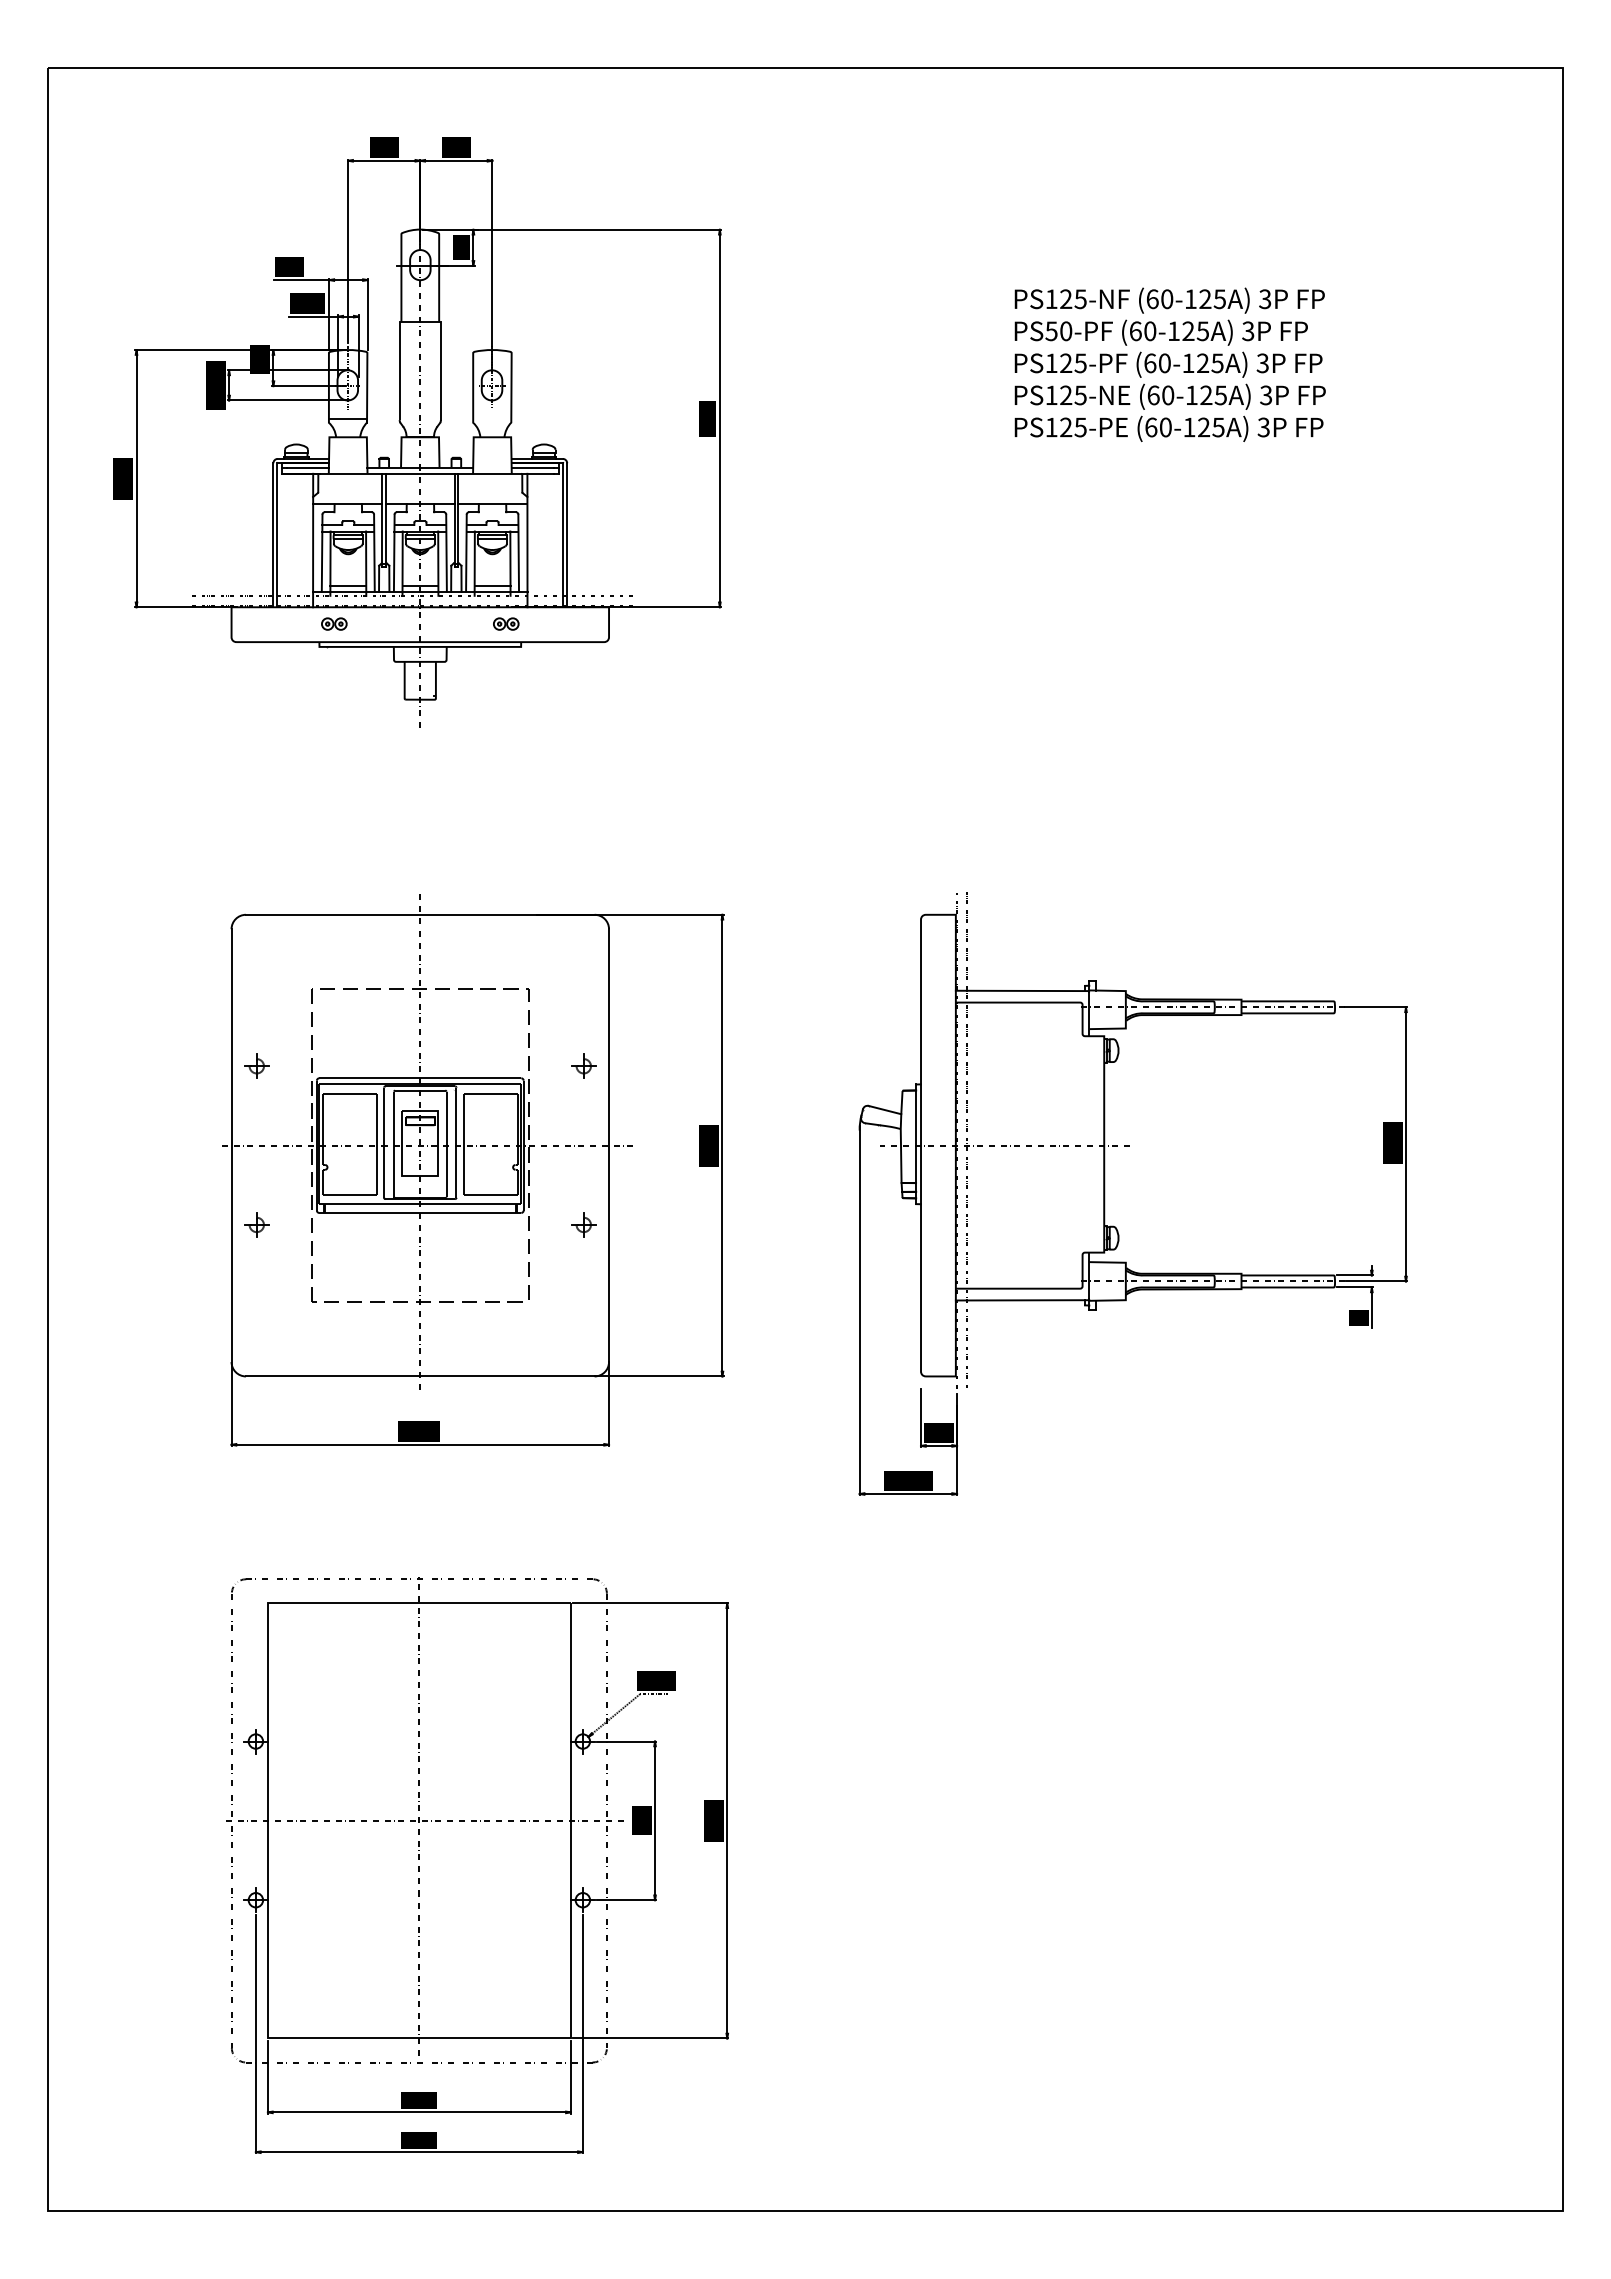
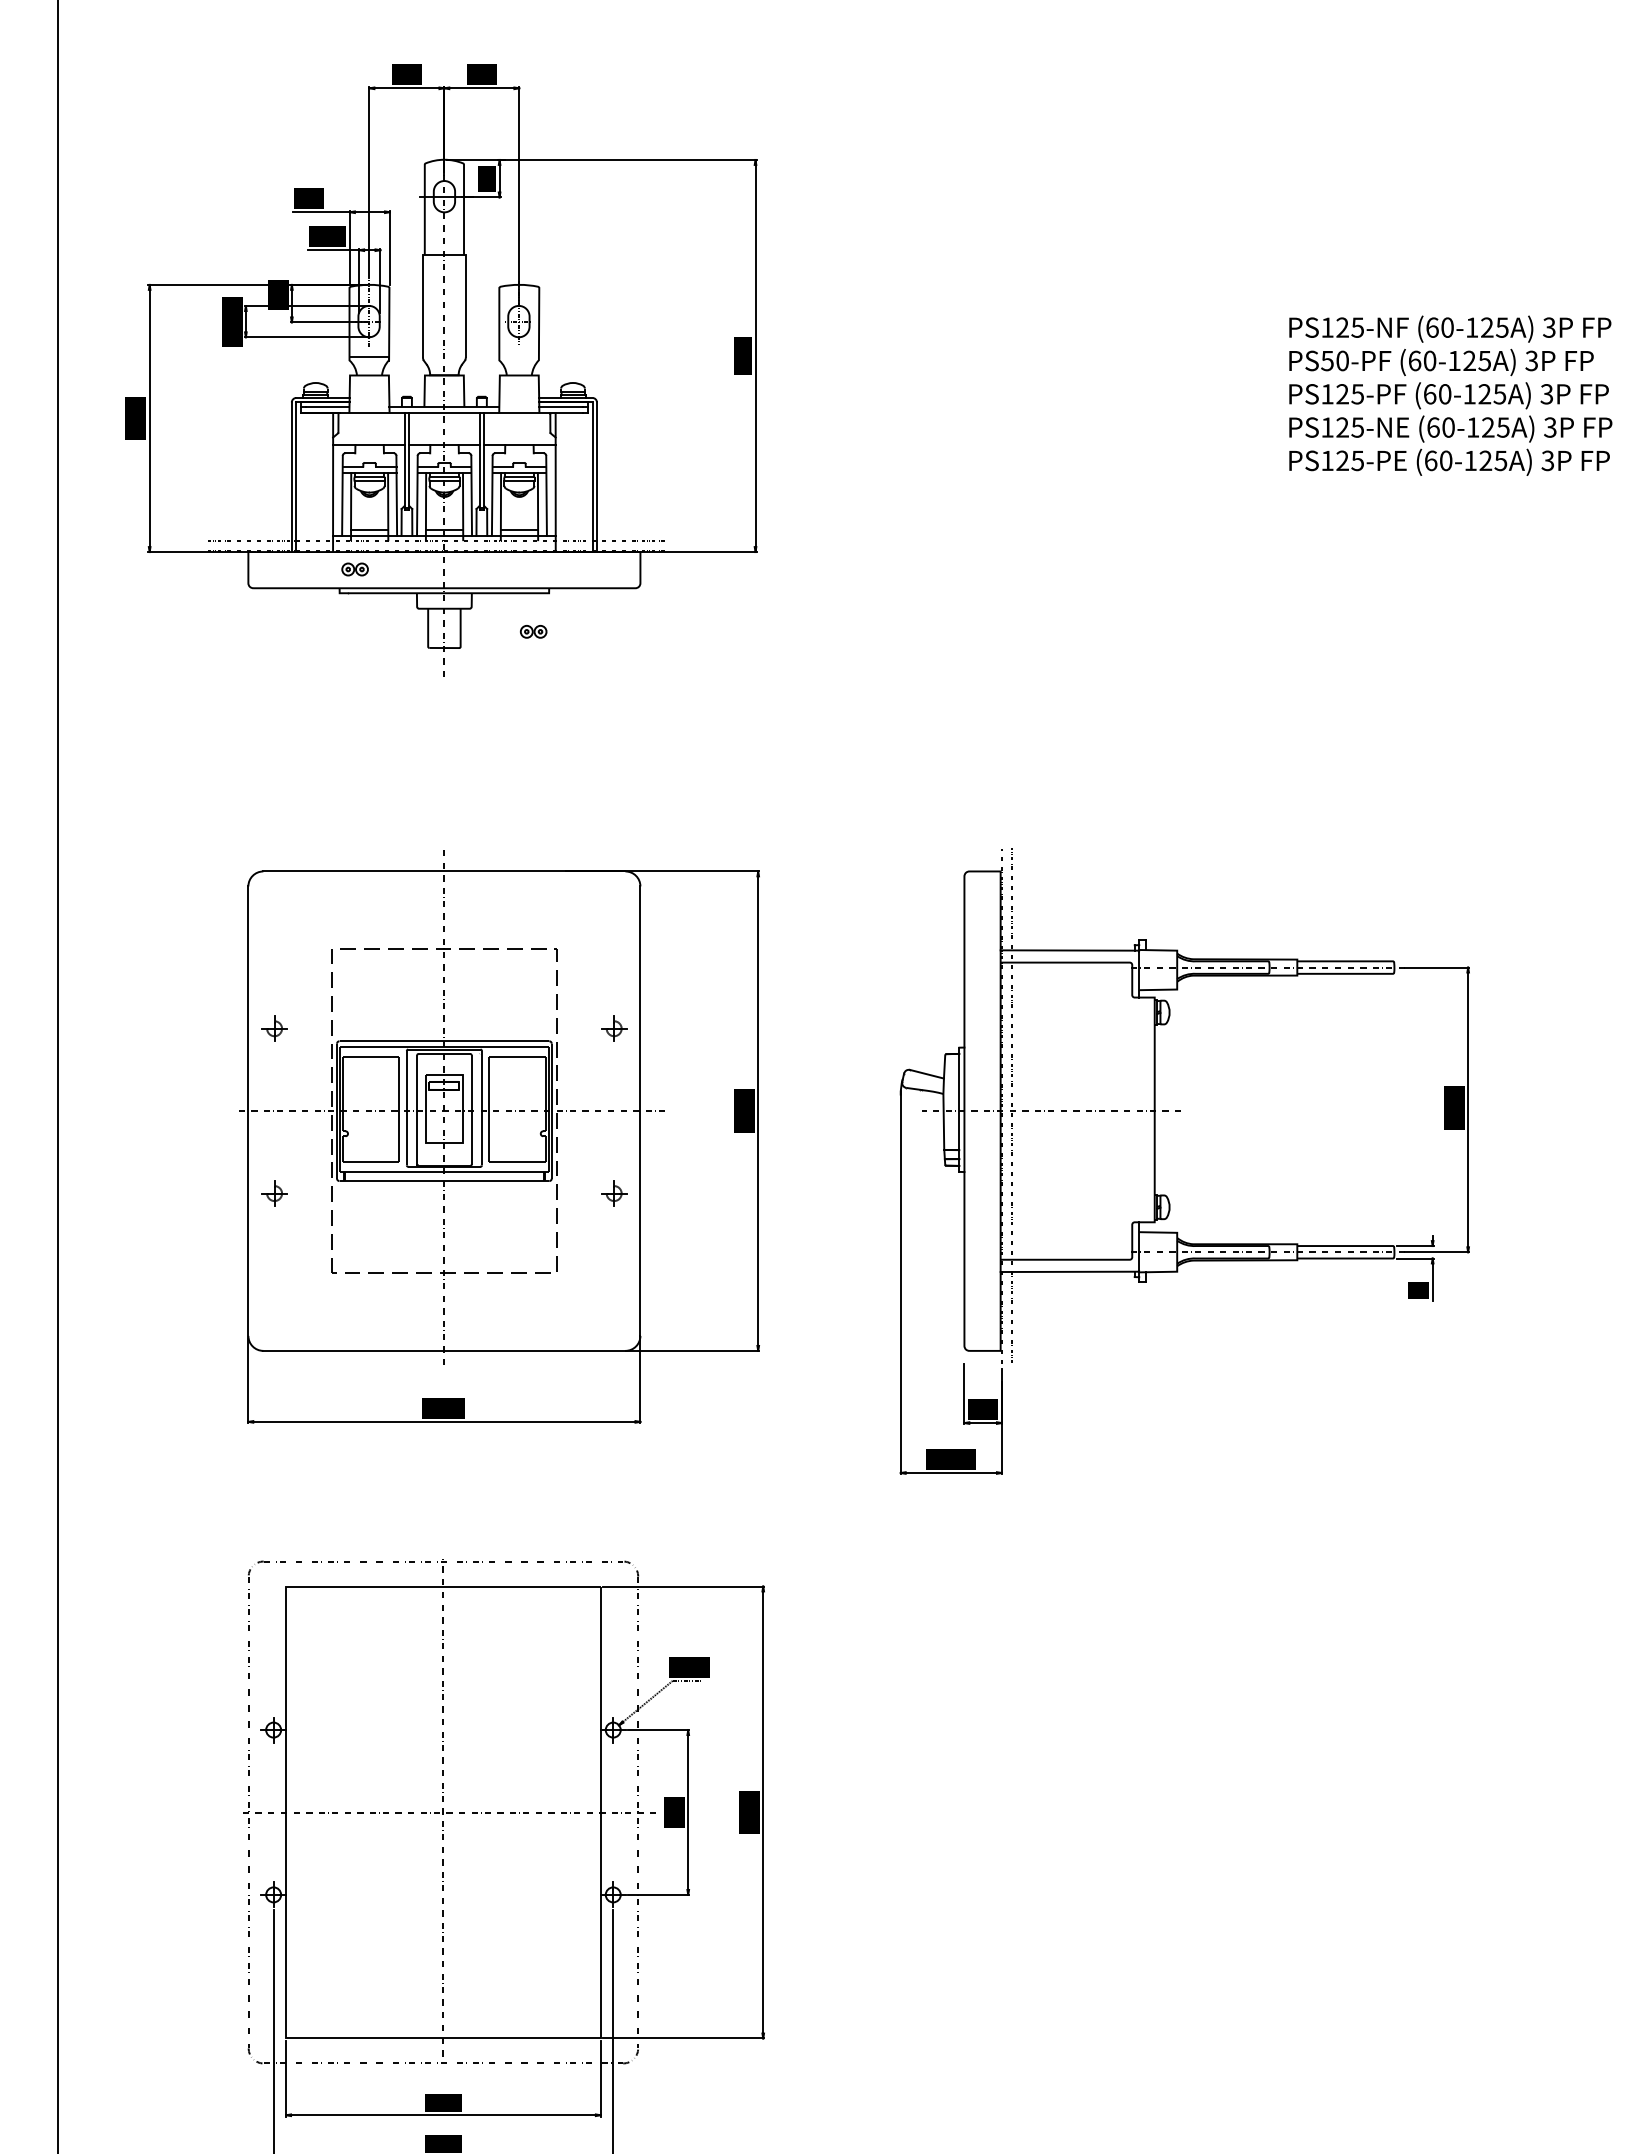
text: (1169, 364) -> (1449, 395), moved
part: (506, 623) -> (533, 631), moved

